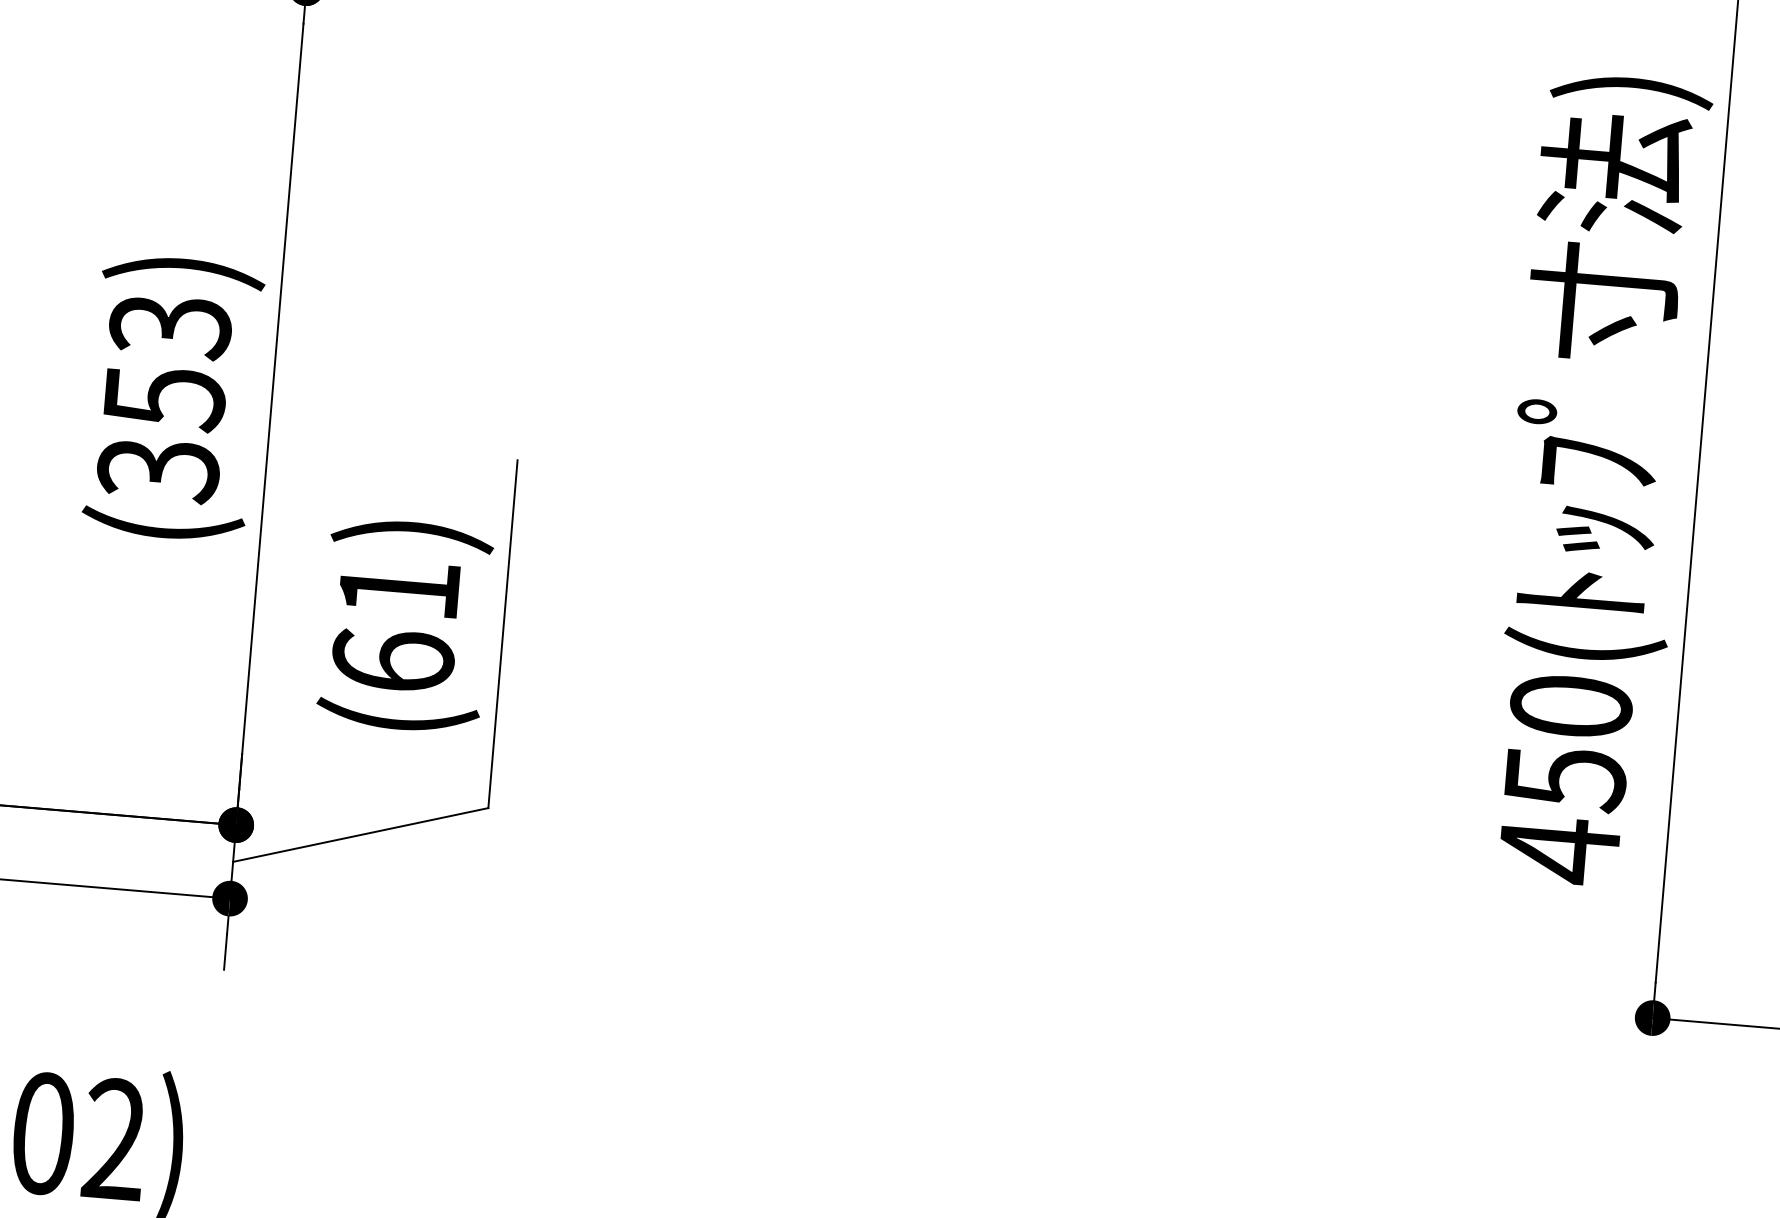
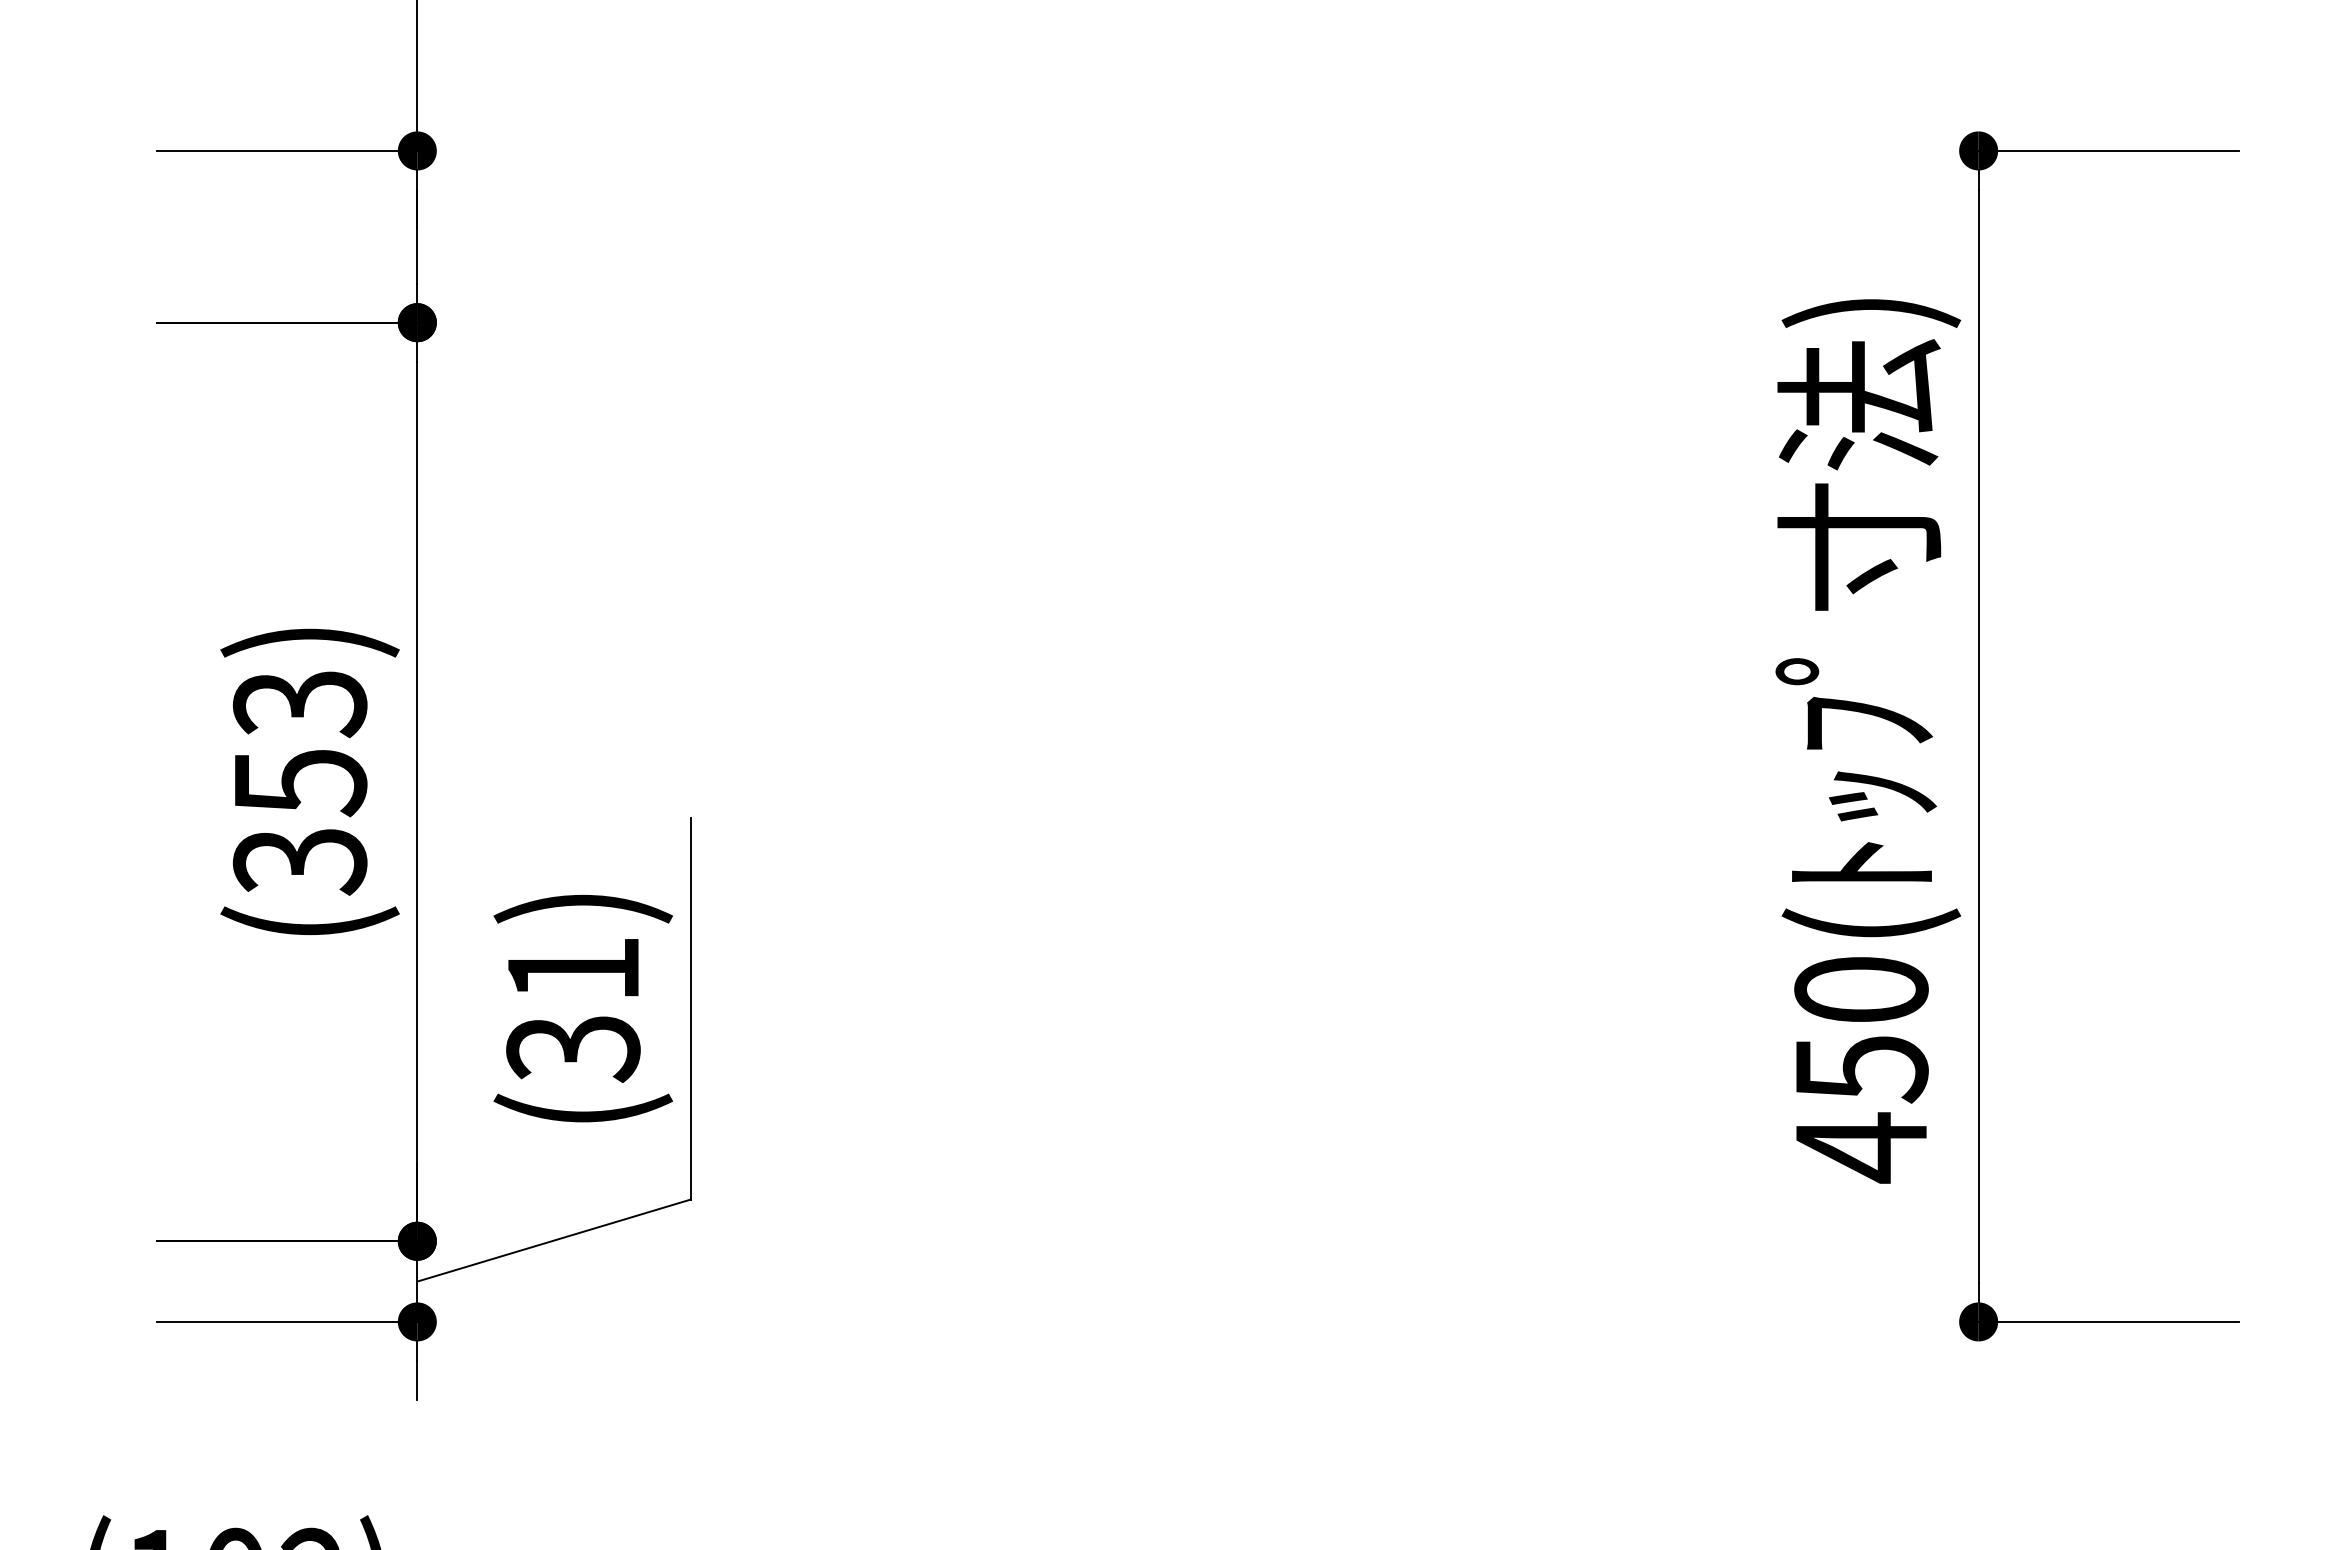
text: (393, 661) -> (573, 1048), (61) -> (31)

